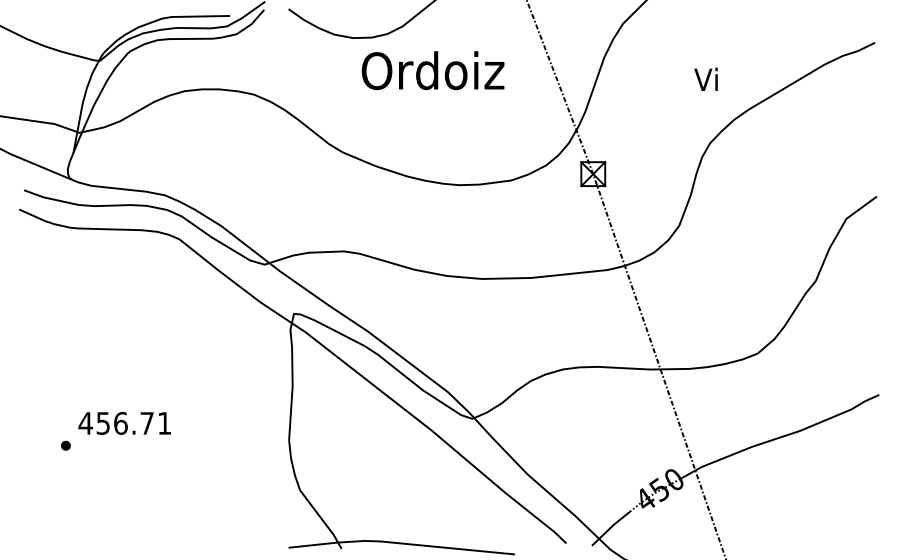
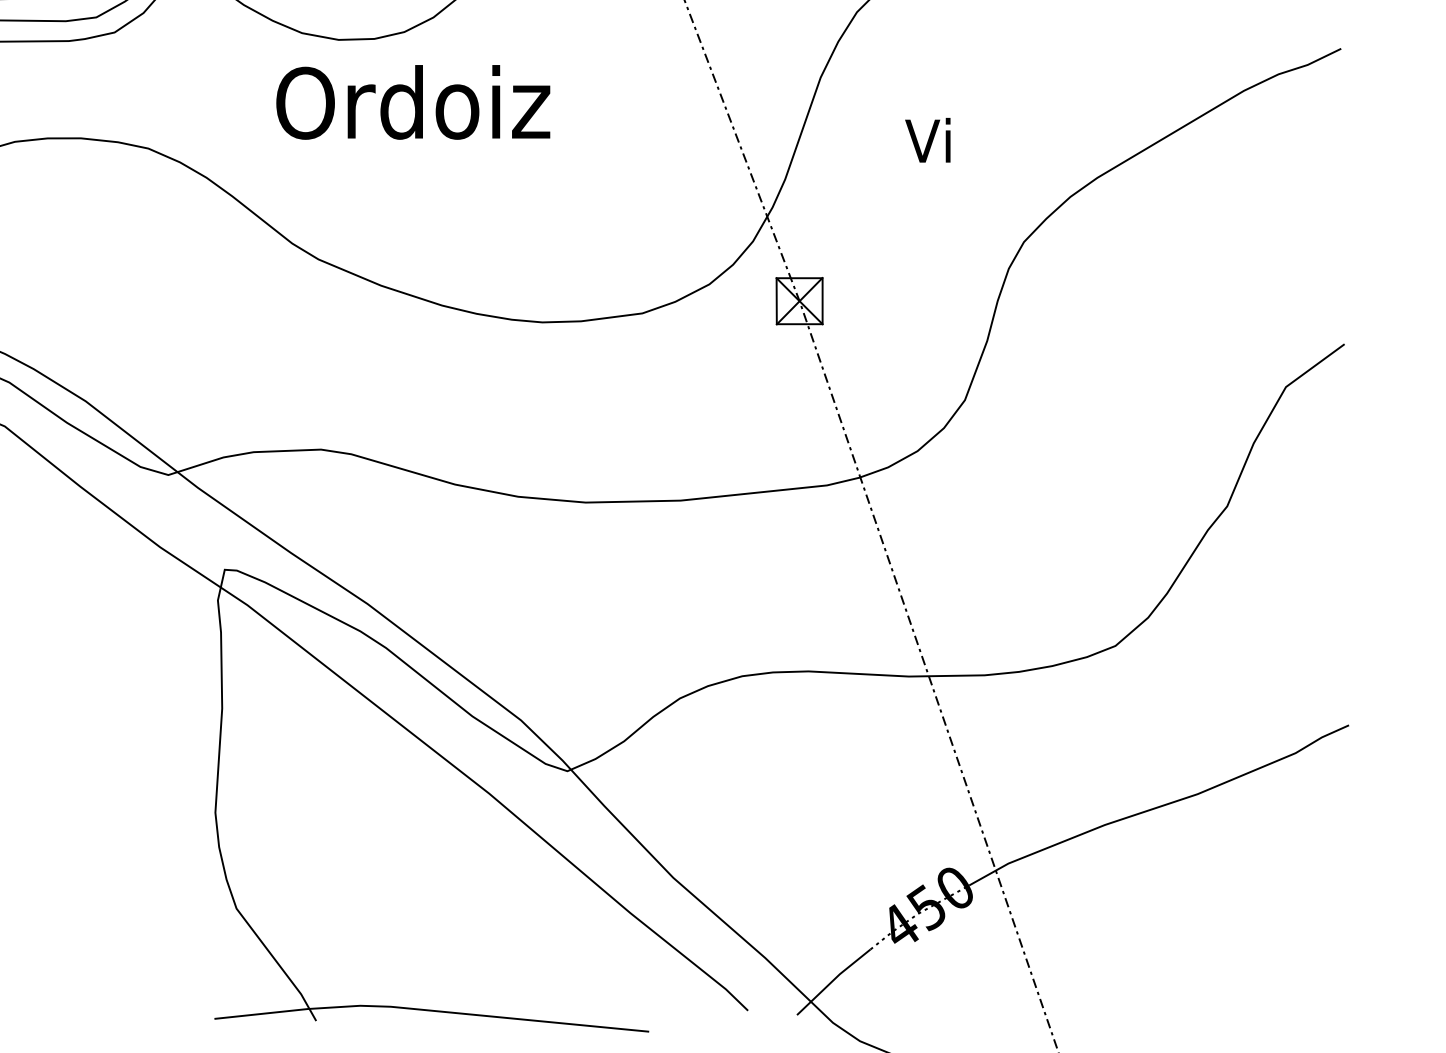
text: (432, 70) -> (412, 102), moved
text: (705, 78) -> (926, 138), moved

